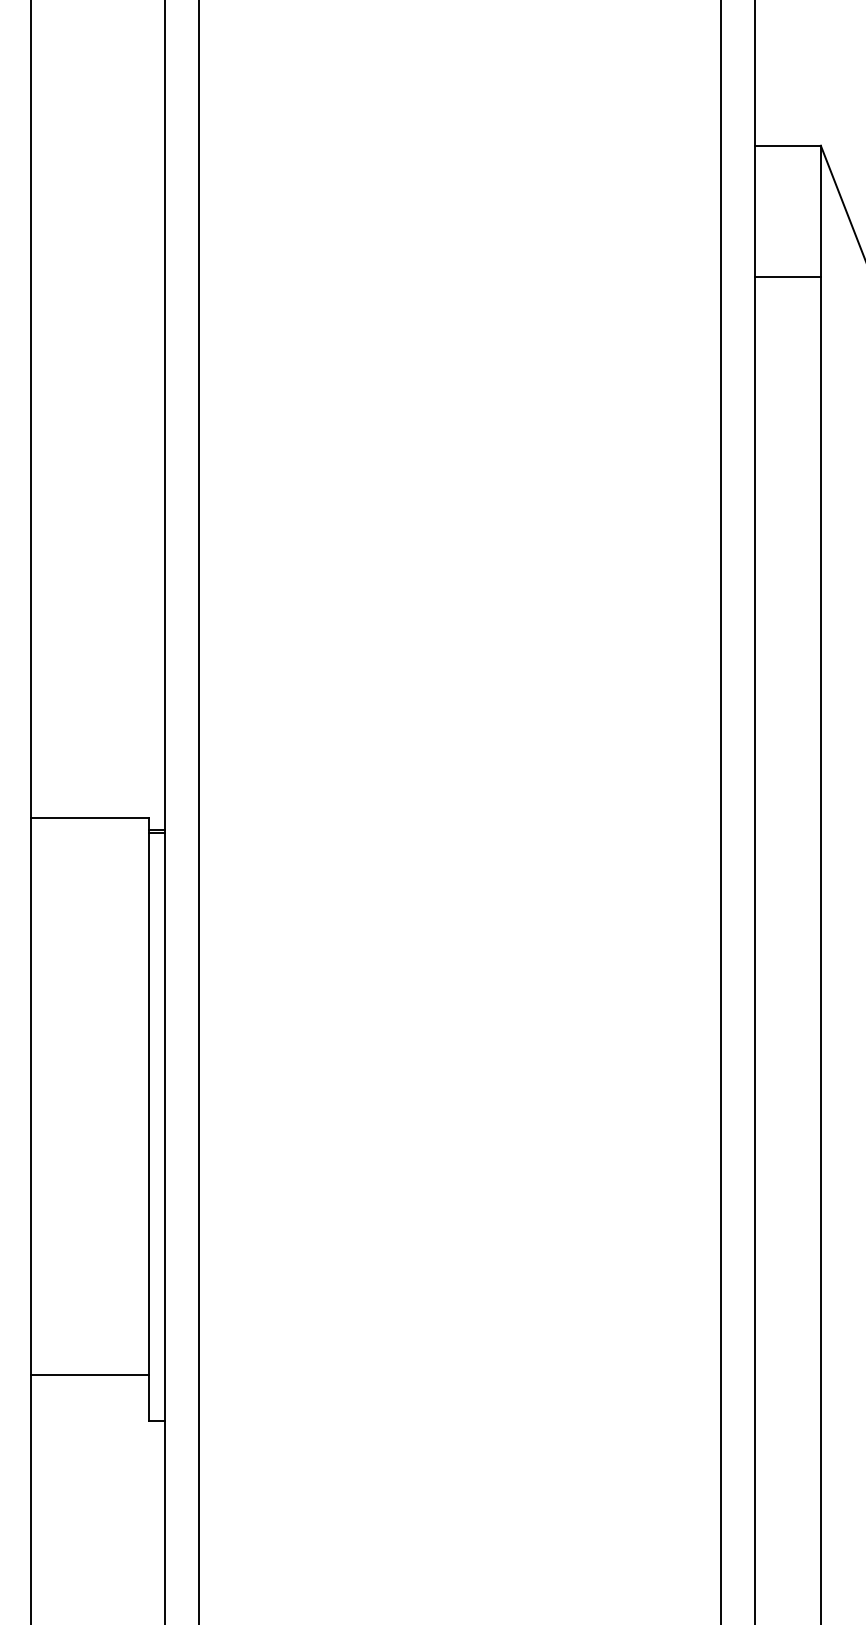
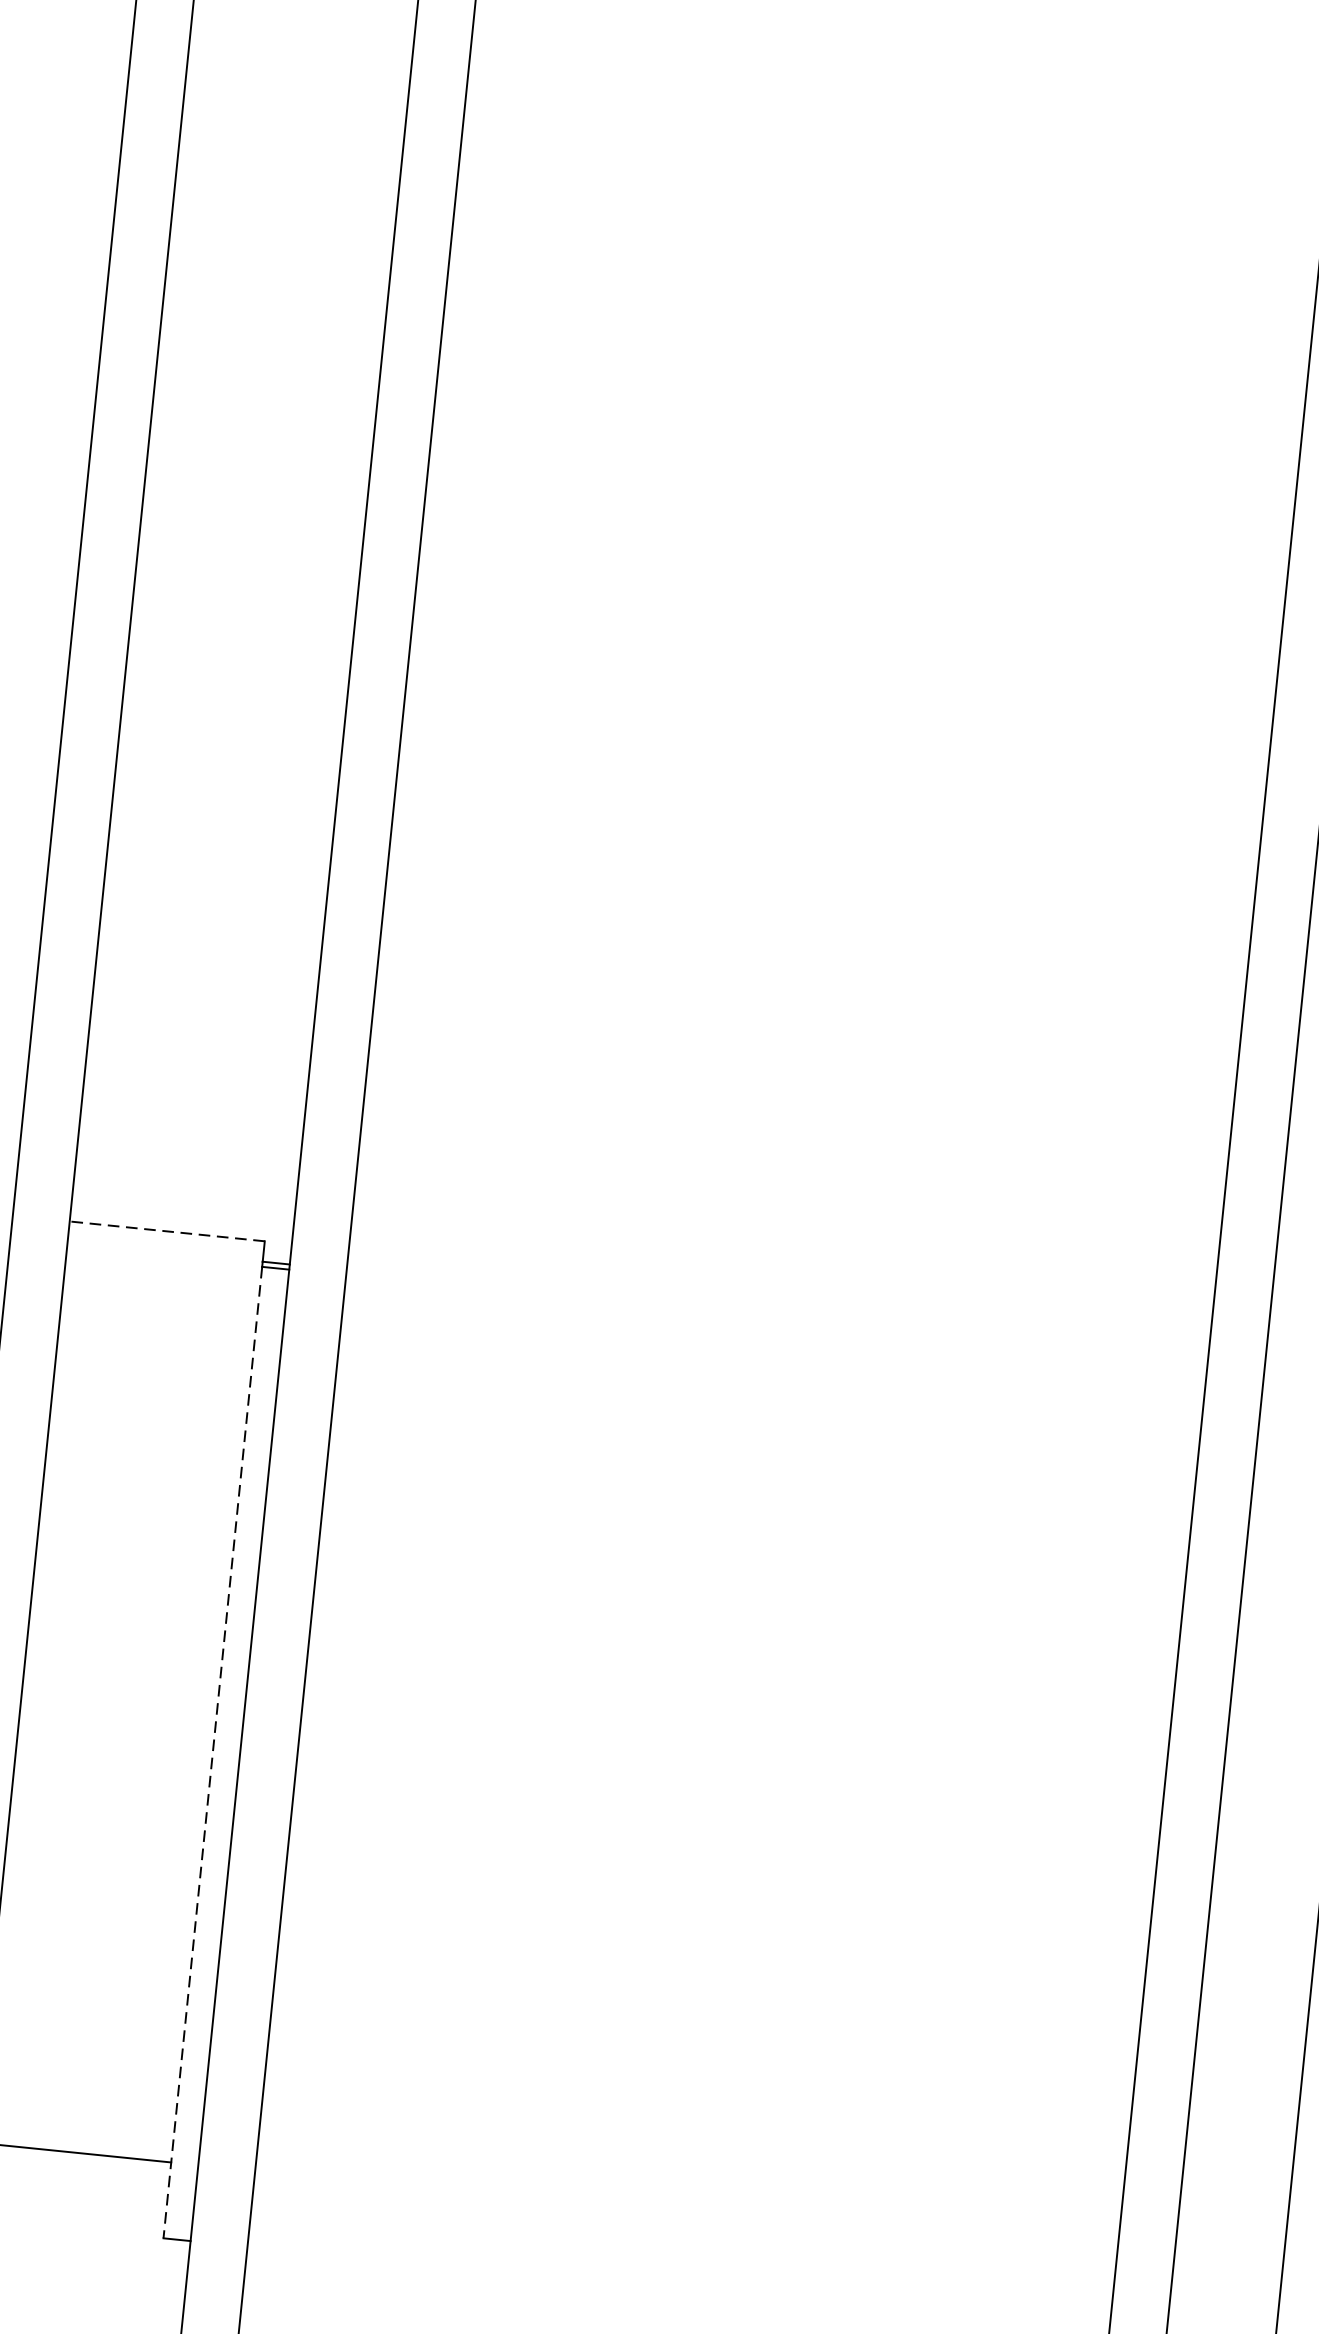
line: (89, 817) -> (167, 1230), solid -> dashed
line: (148, 1127) -> (212, 1752), solid -> dashed

